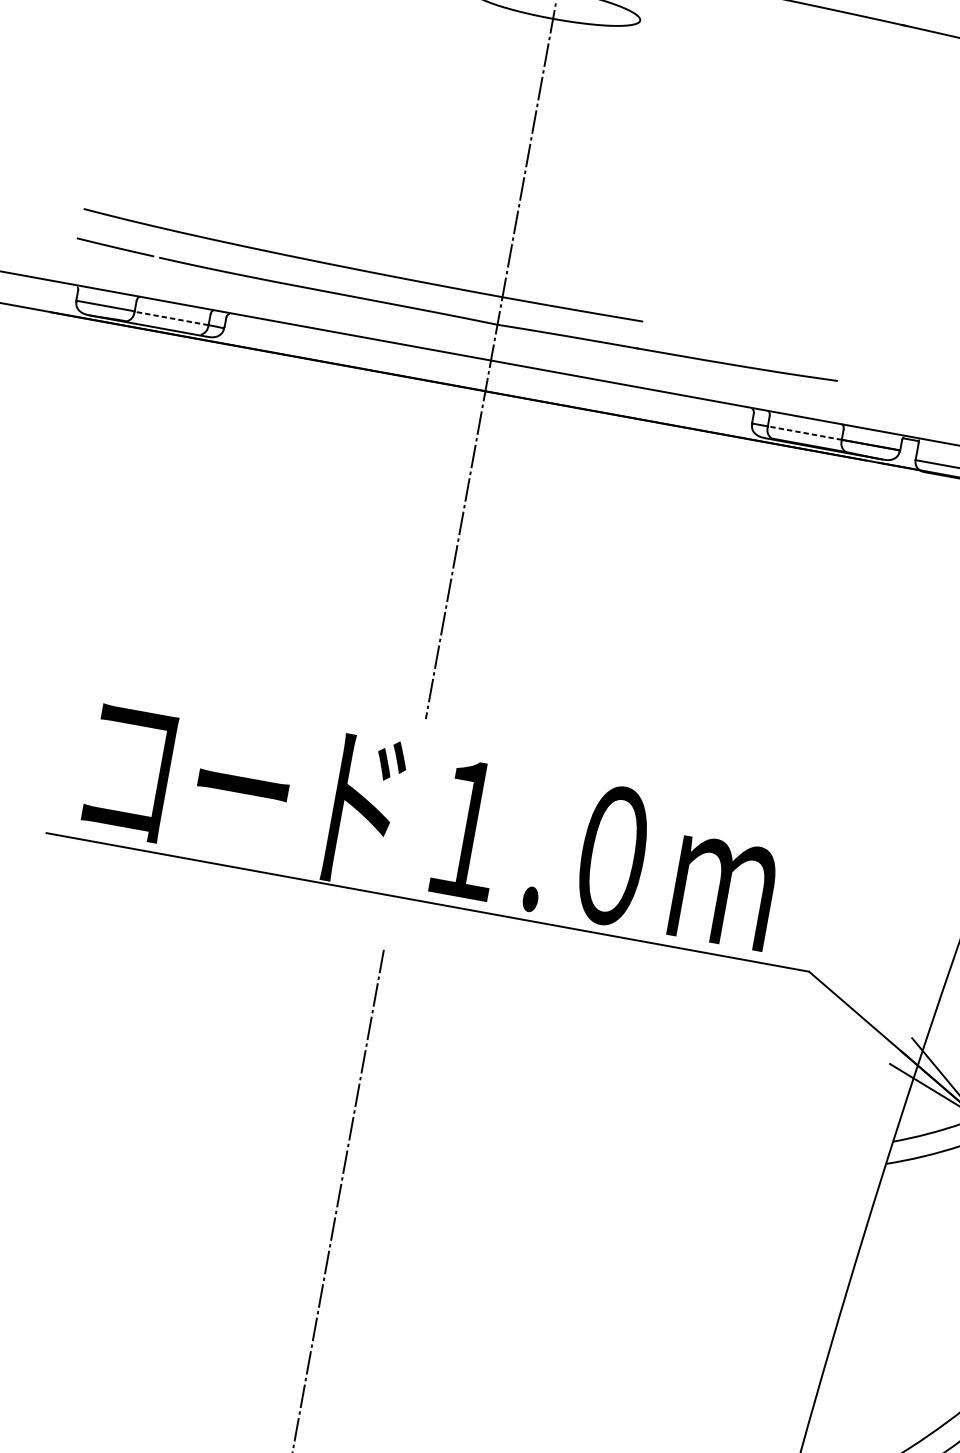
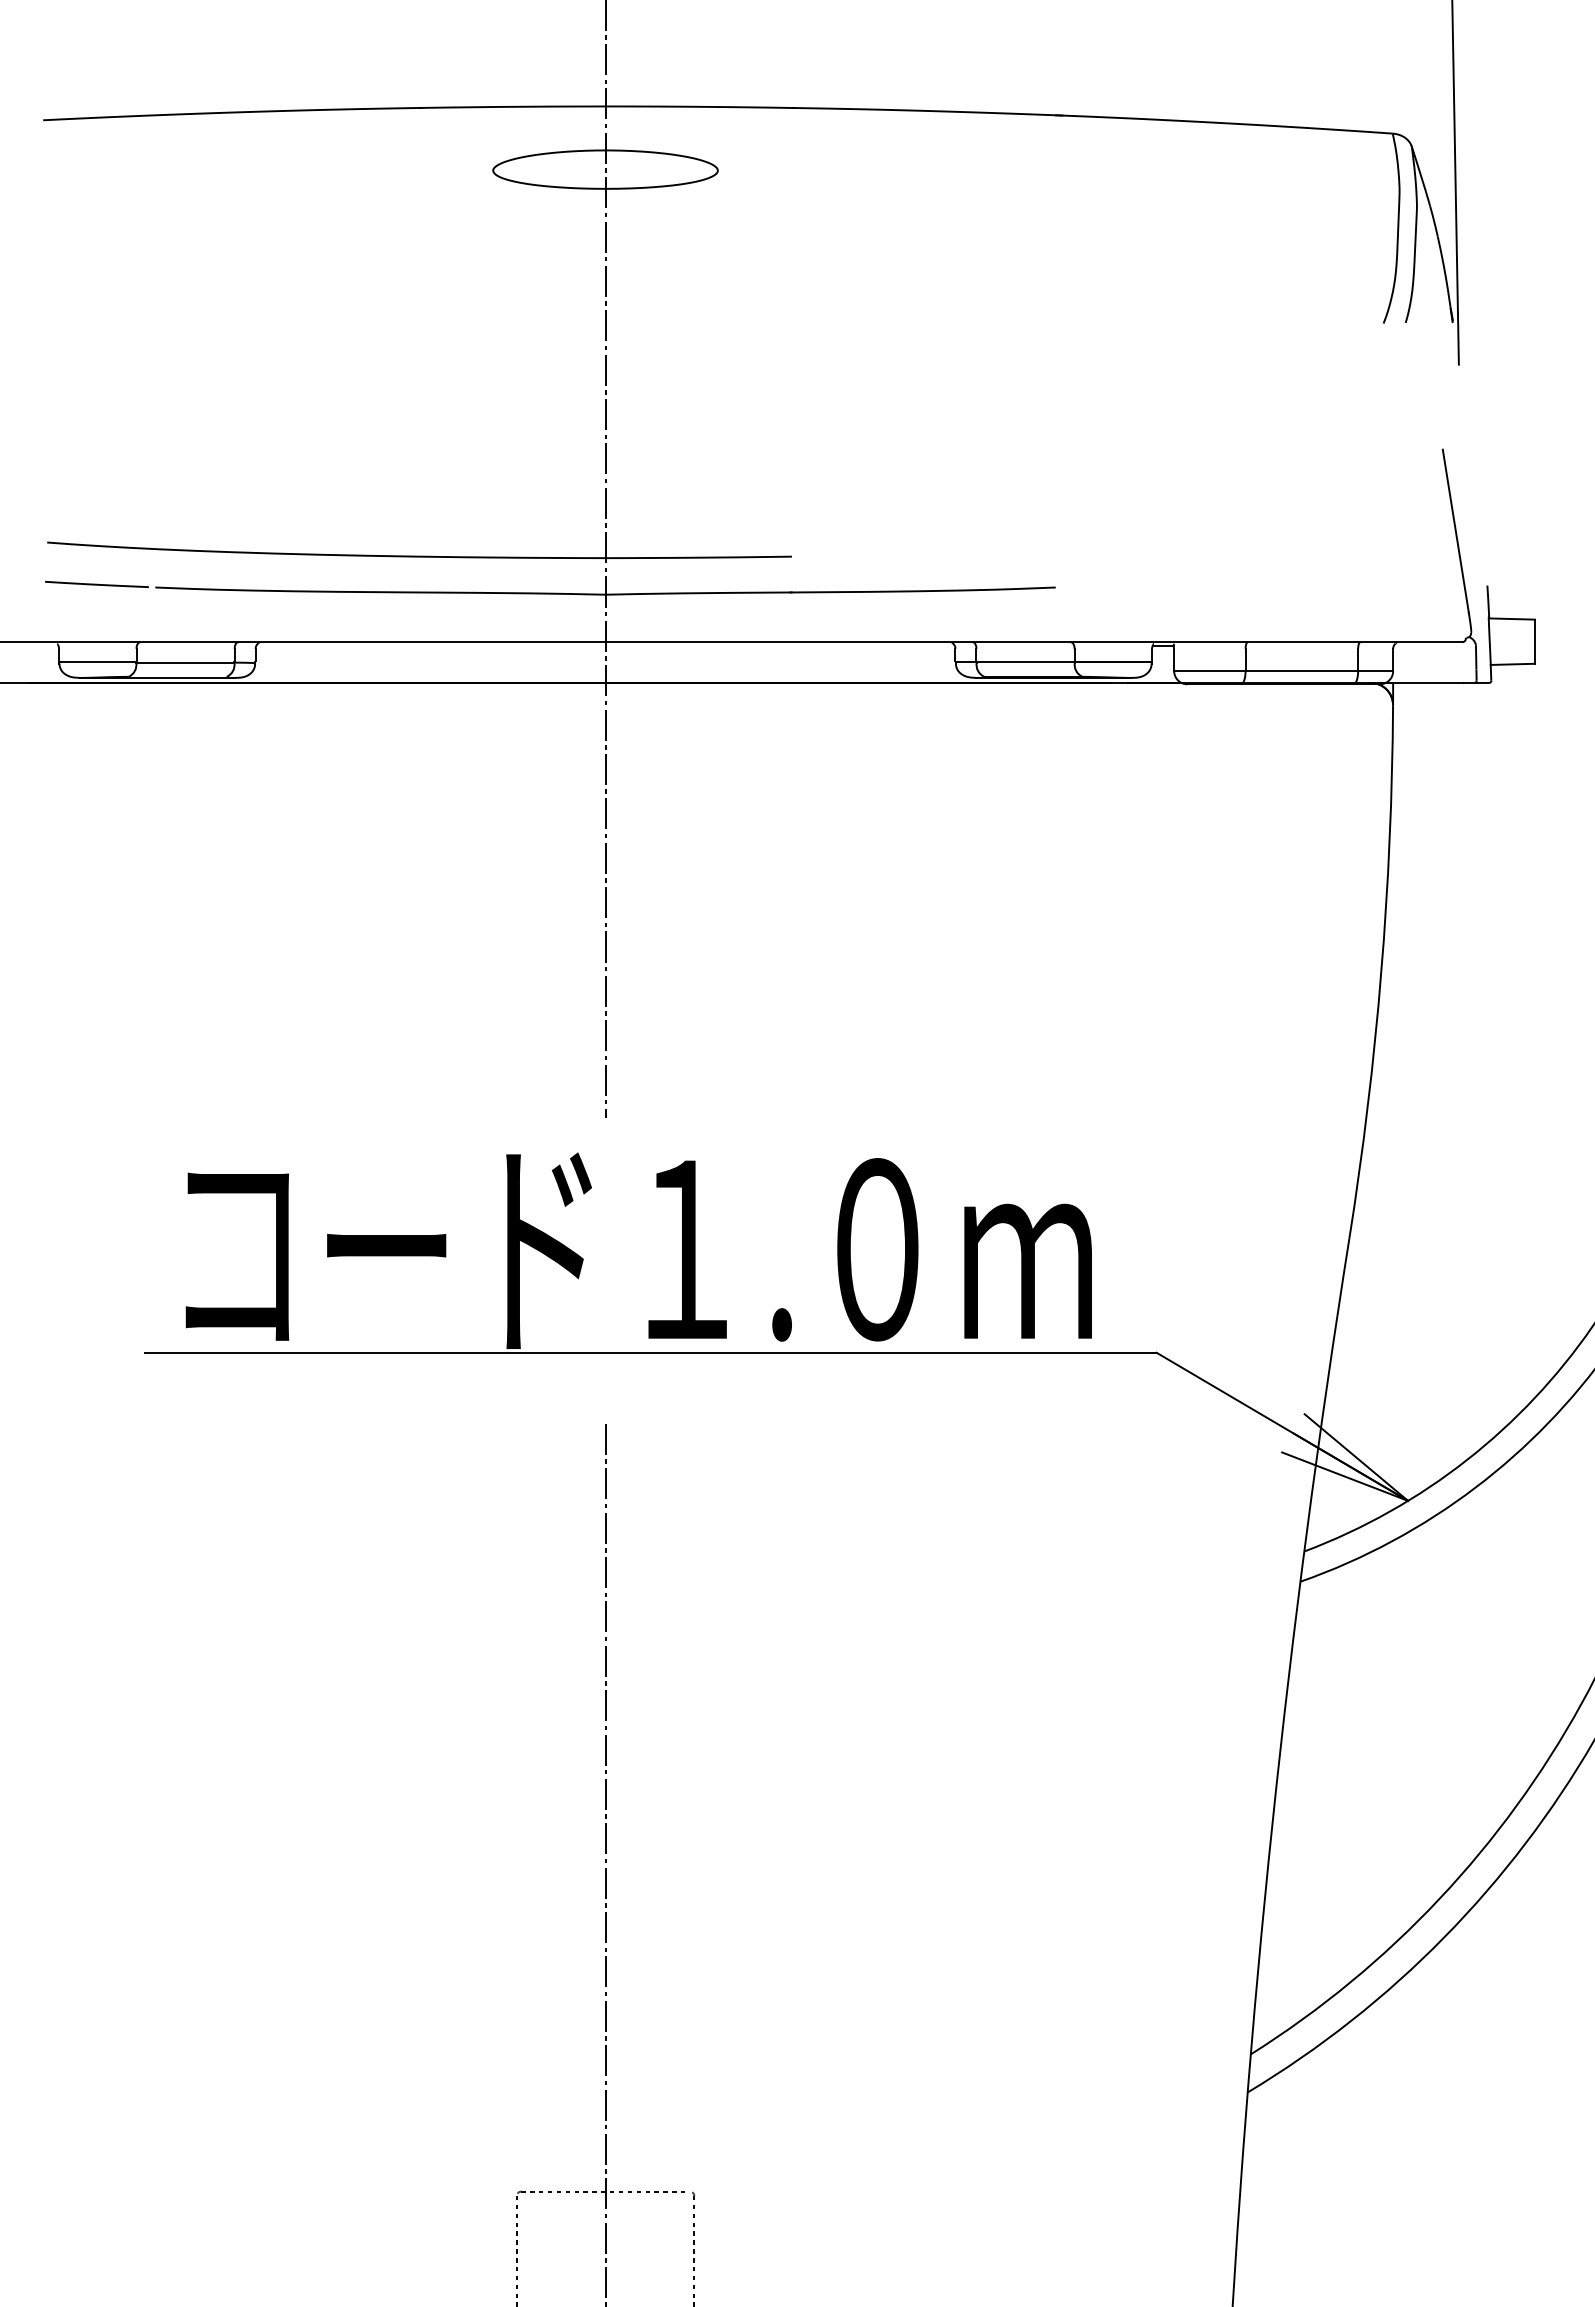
line: (170, 318) -> (184, 662), dashed -> solid
line: (804, 433) -> (1025, 662), dashed -> solid

